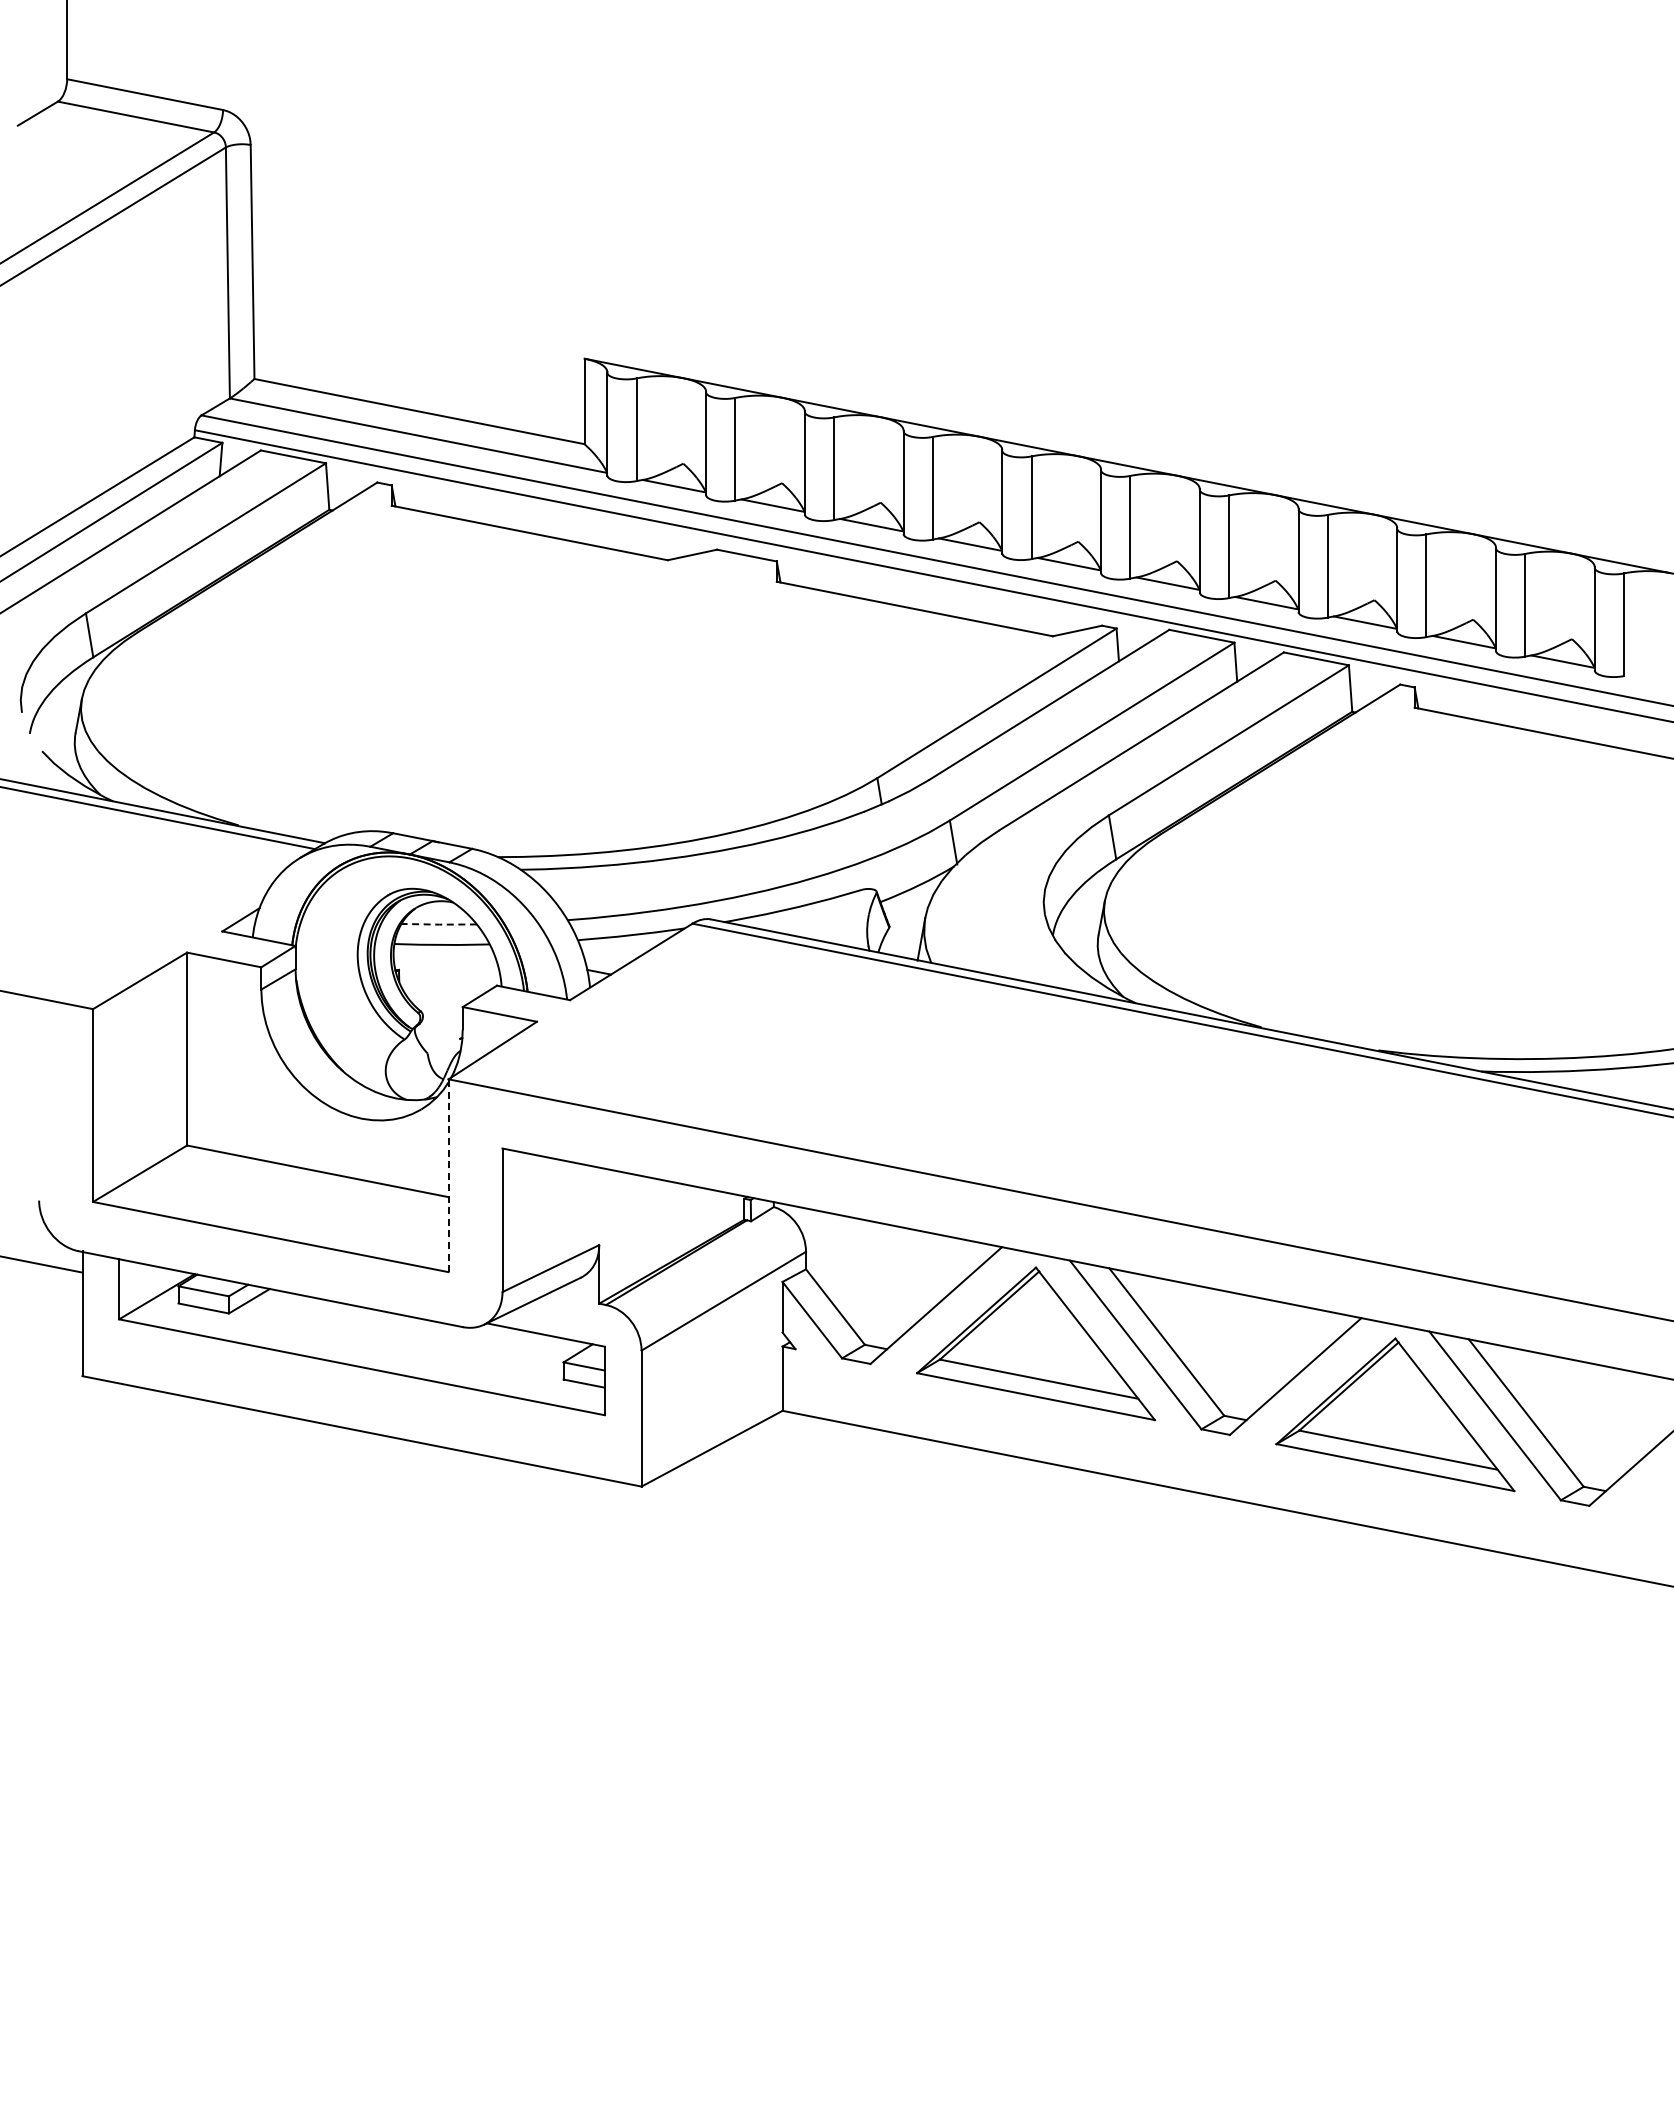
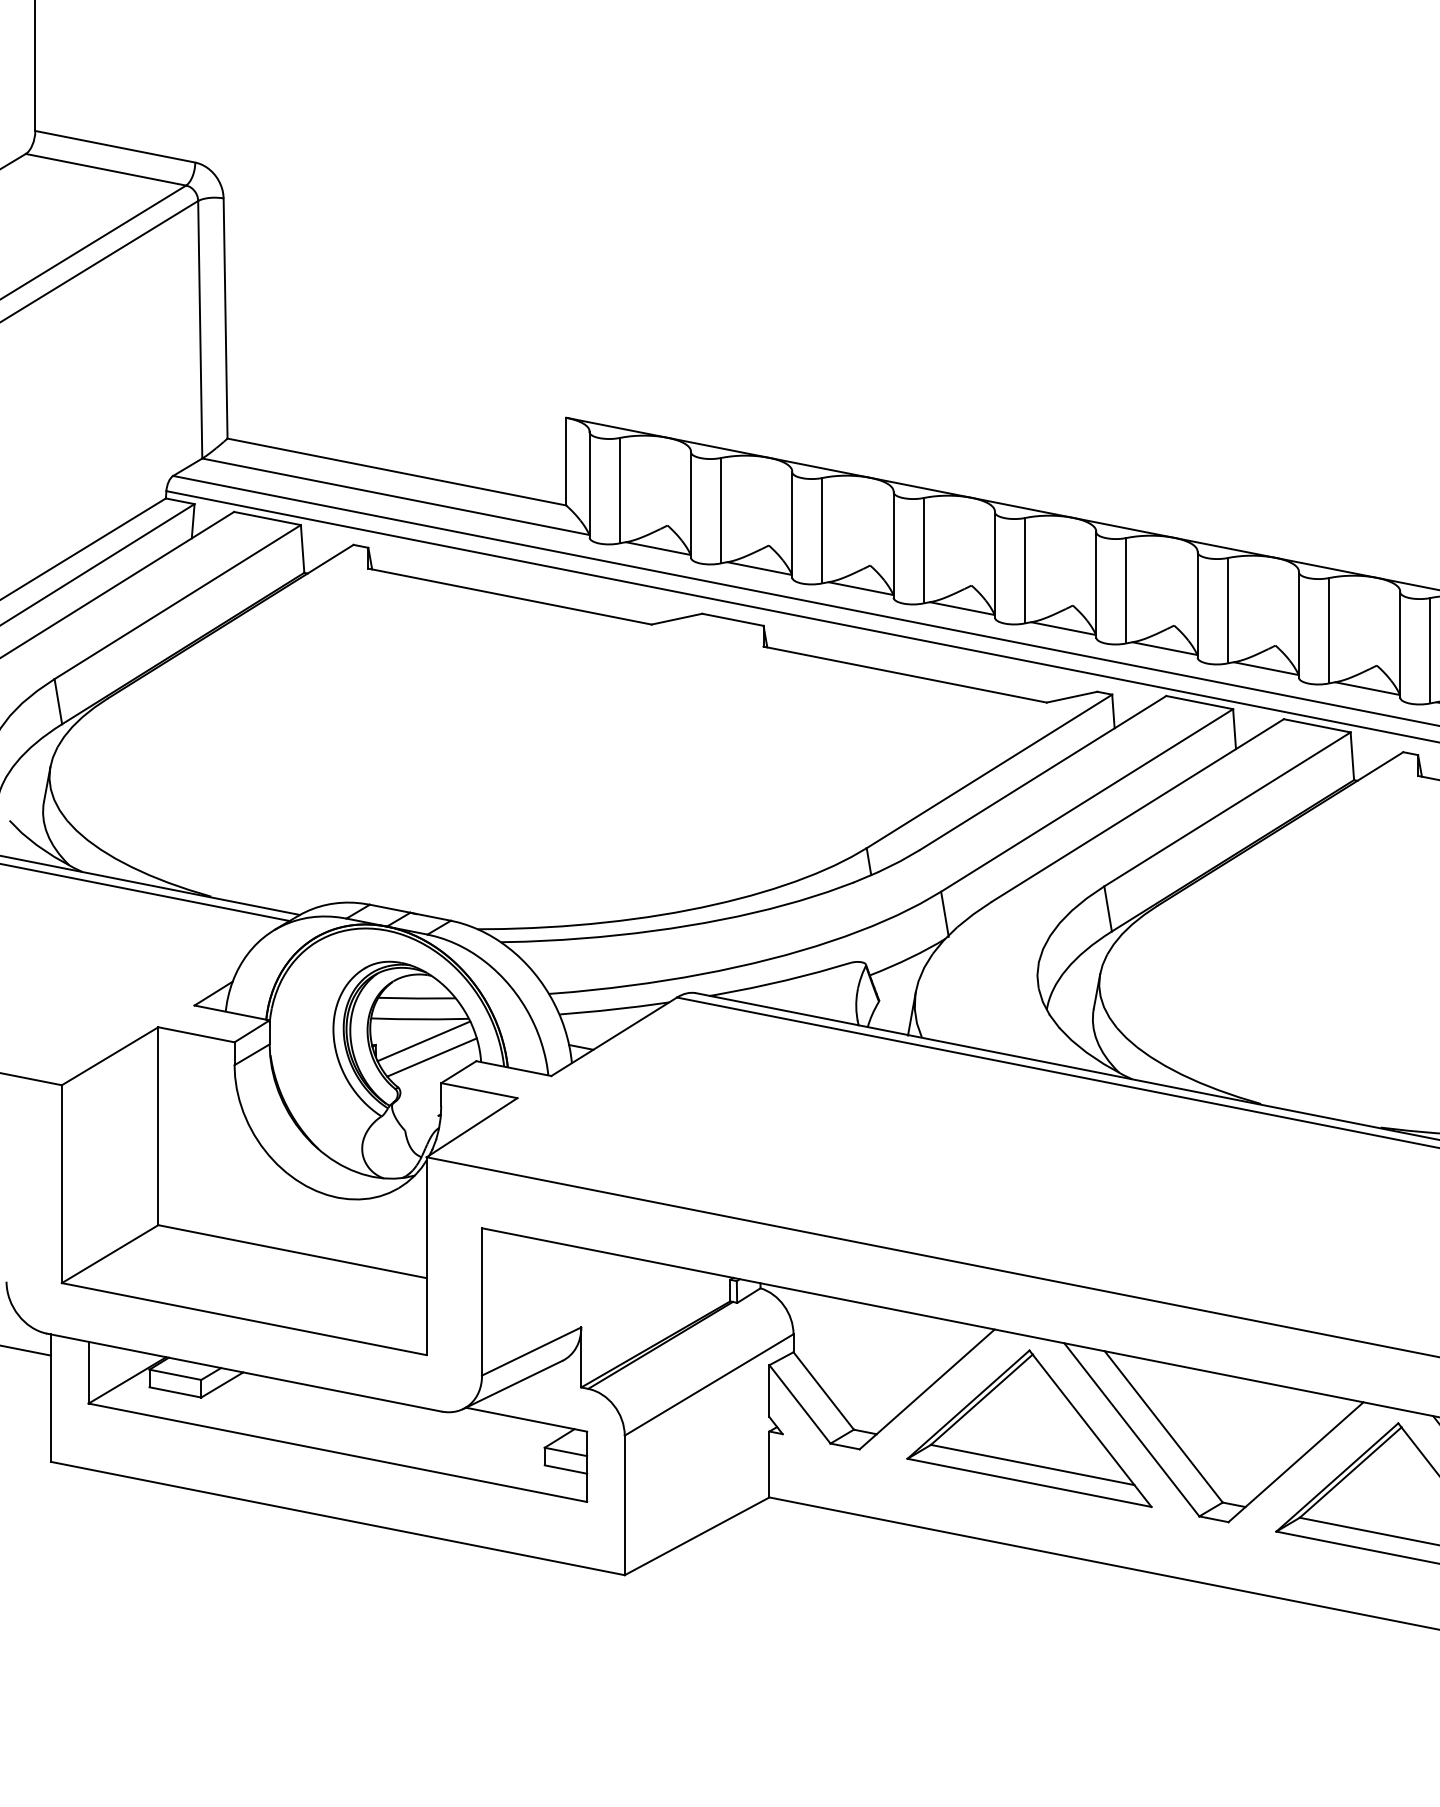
line: (439, 924) -> (417, 998), dashed -> solid
line: (445, 966) -> (423, 1041), added
line: (453, 981) -> (431, 1056), added
line: (448, 1175) -> (426, 1255), dashed -> solid

